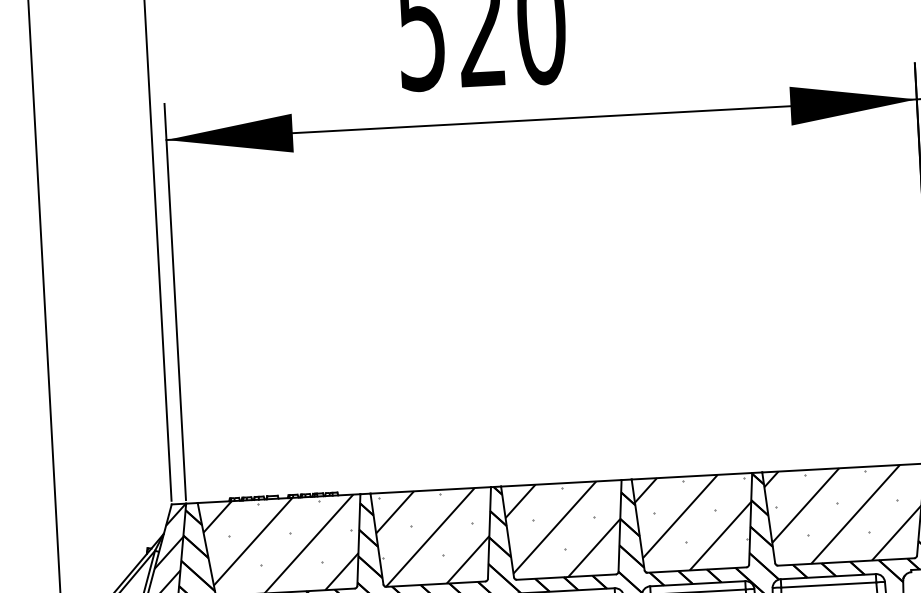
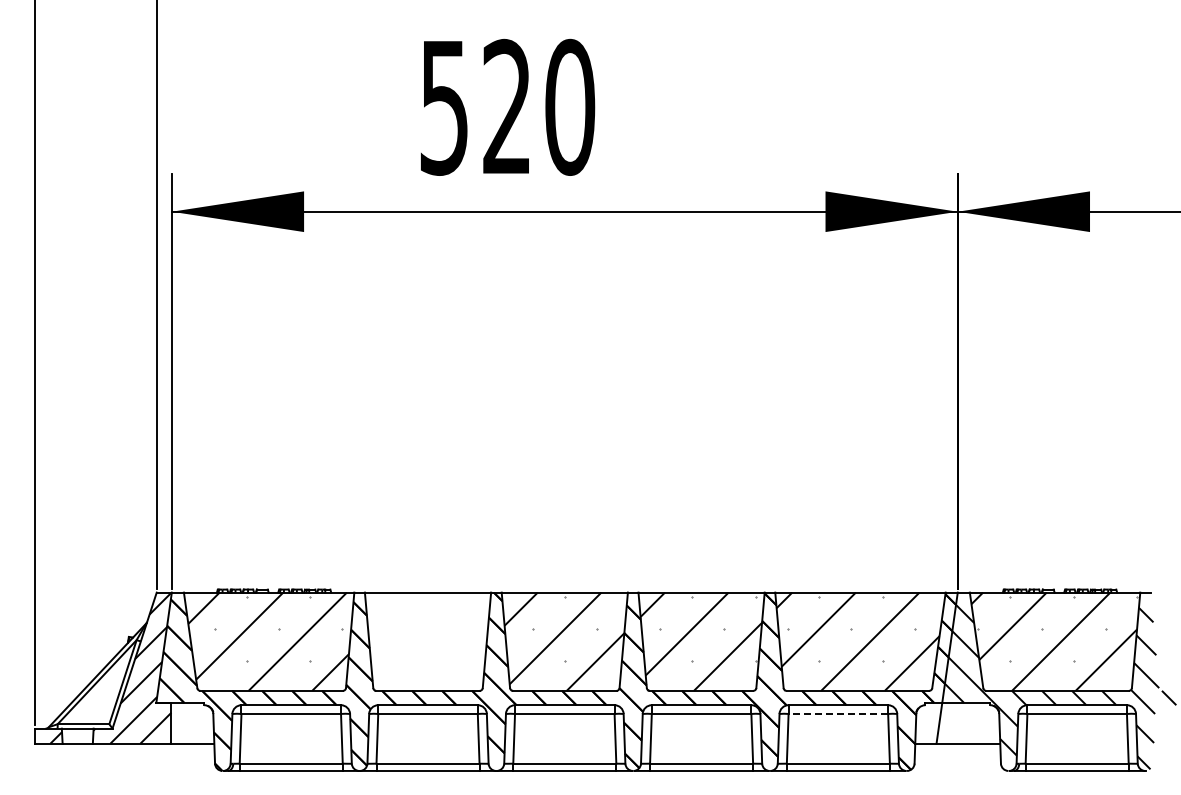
hatch: (432, 537) -> (427, 641), removed
line: (828, 584) -> (838, 713), solid -> dashed

